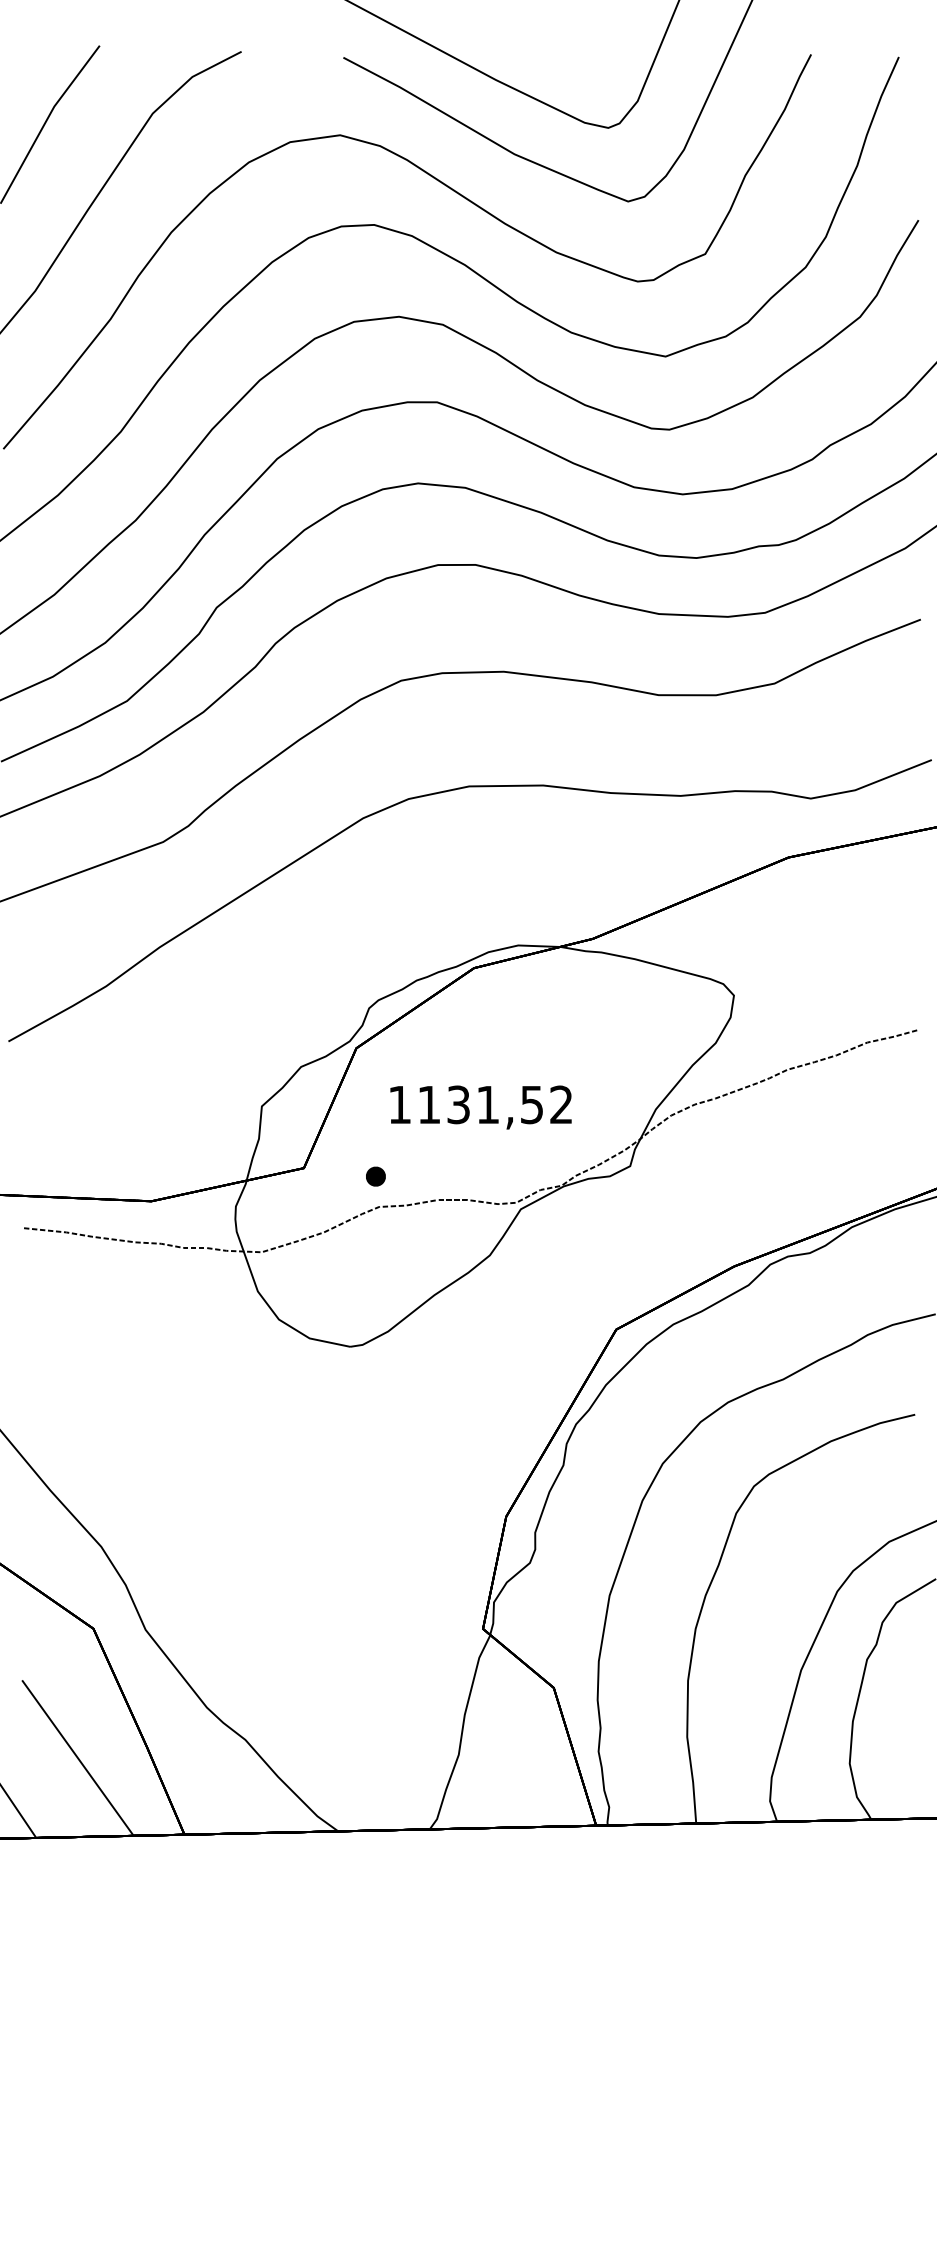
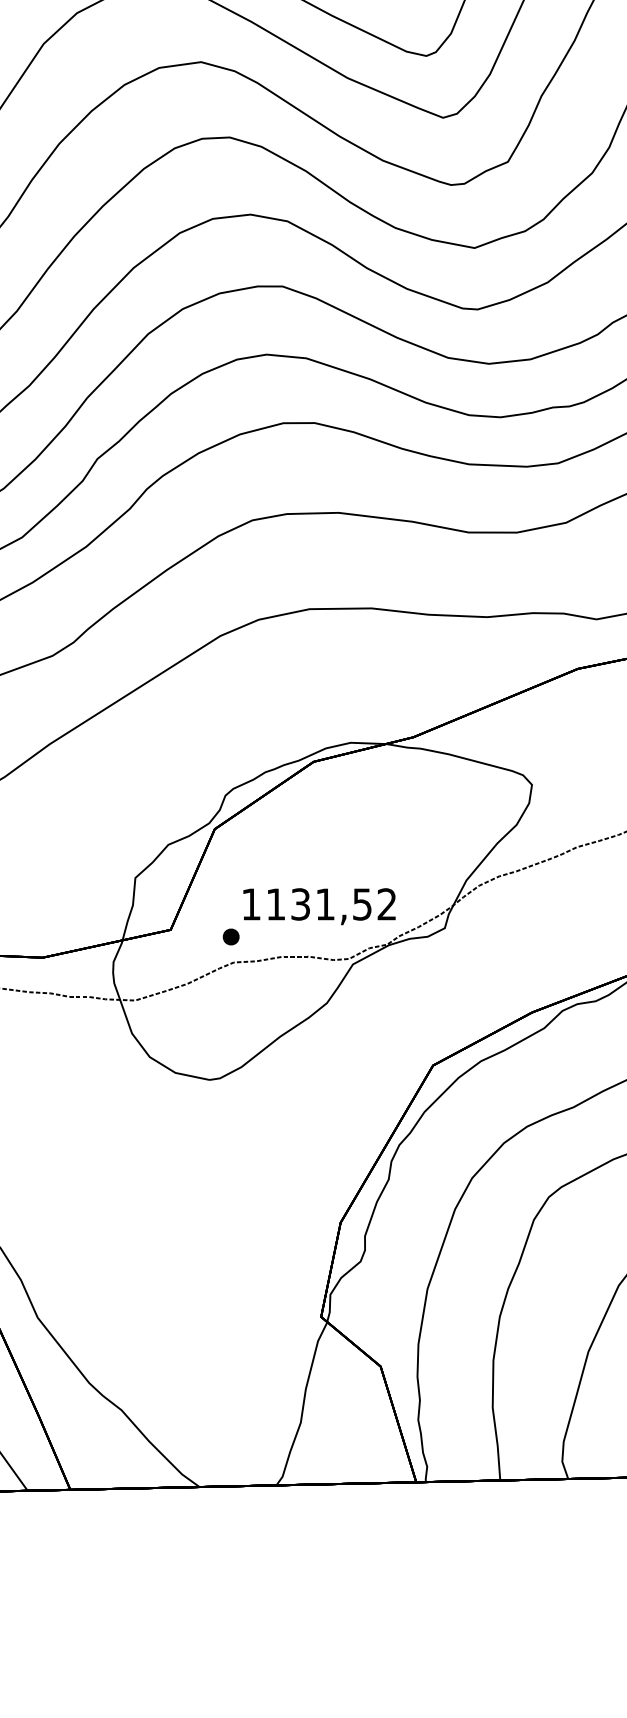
text: (480, 1107) -> (319, 906), moved

